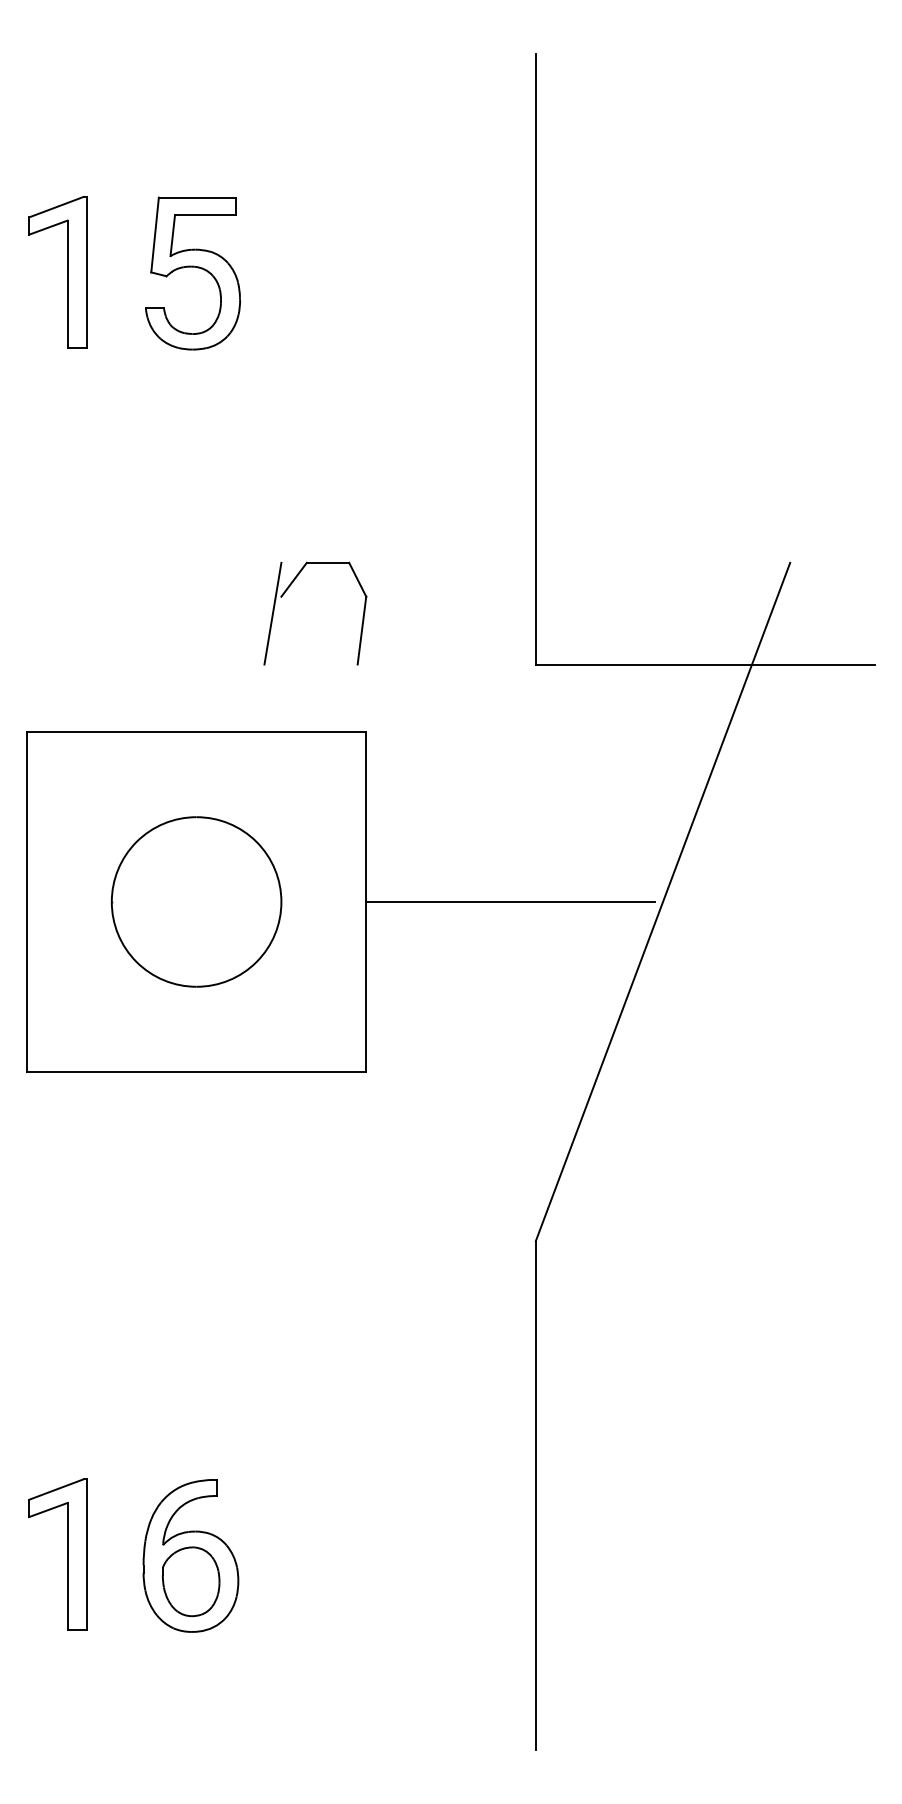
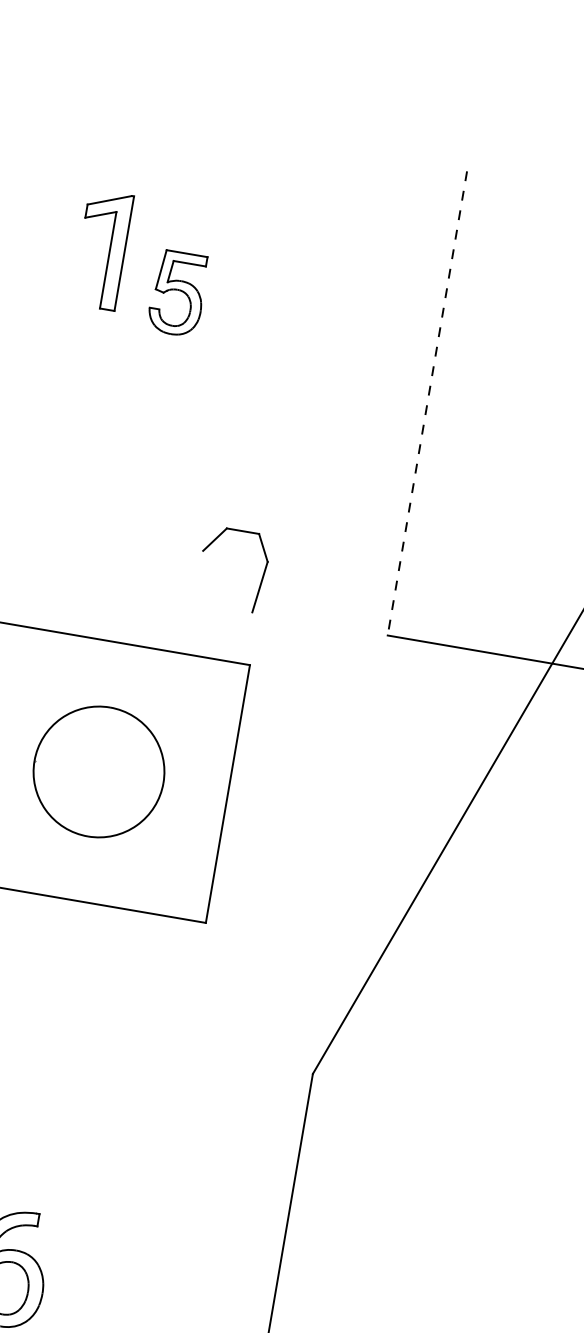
part: (67, 272) -> (109, 251), moved
part: (192, 273) -> (177, 293), size x0.7
line: (535, 359) -> (427, 403), solid -> dashed
line: (272, 613) -> (194, 562), removed
line: (510, 901) -> (337, 812), removed

